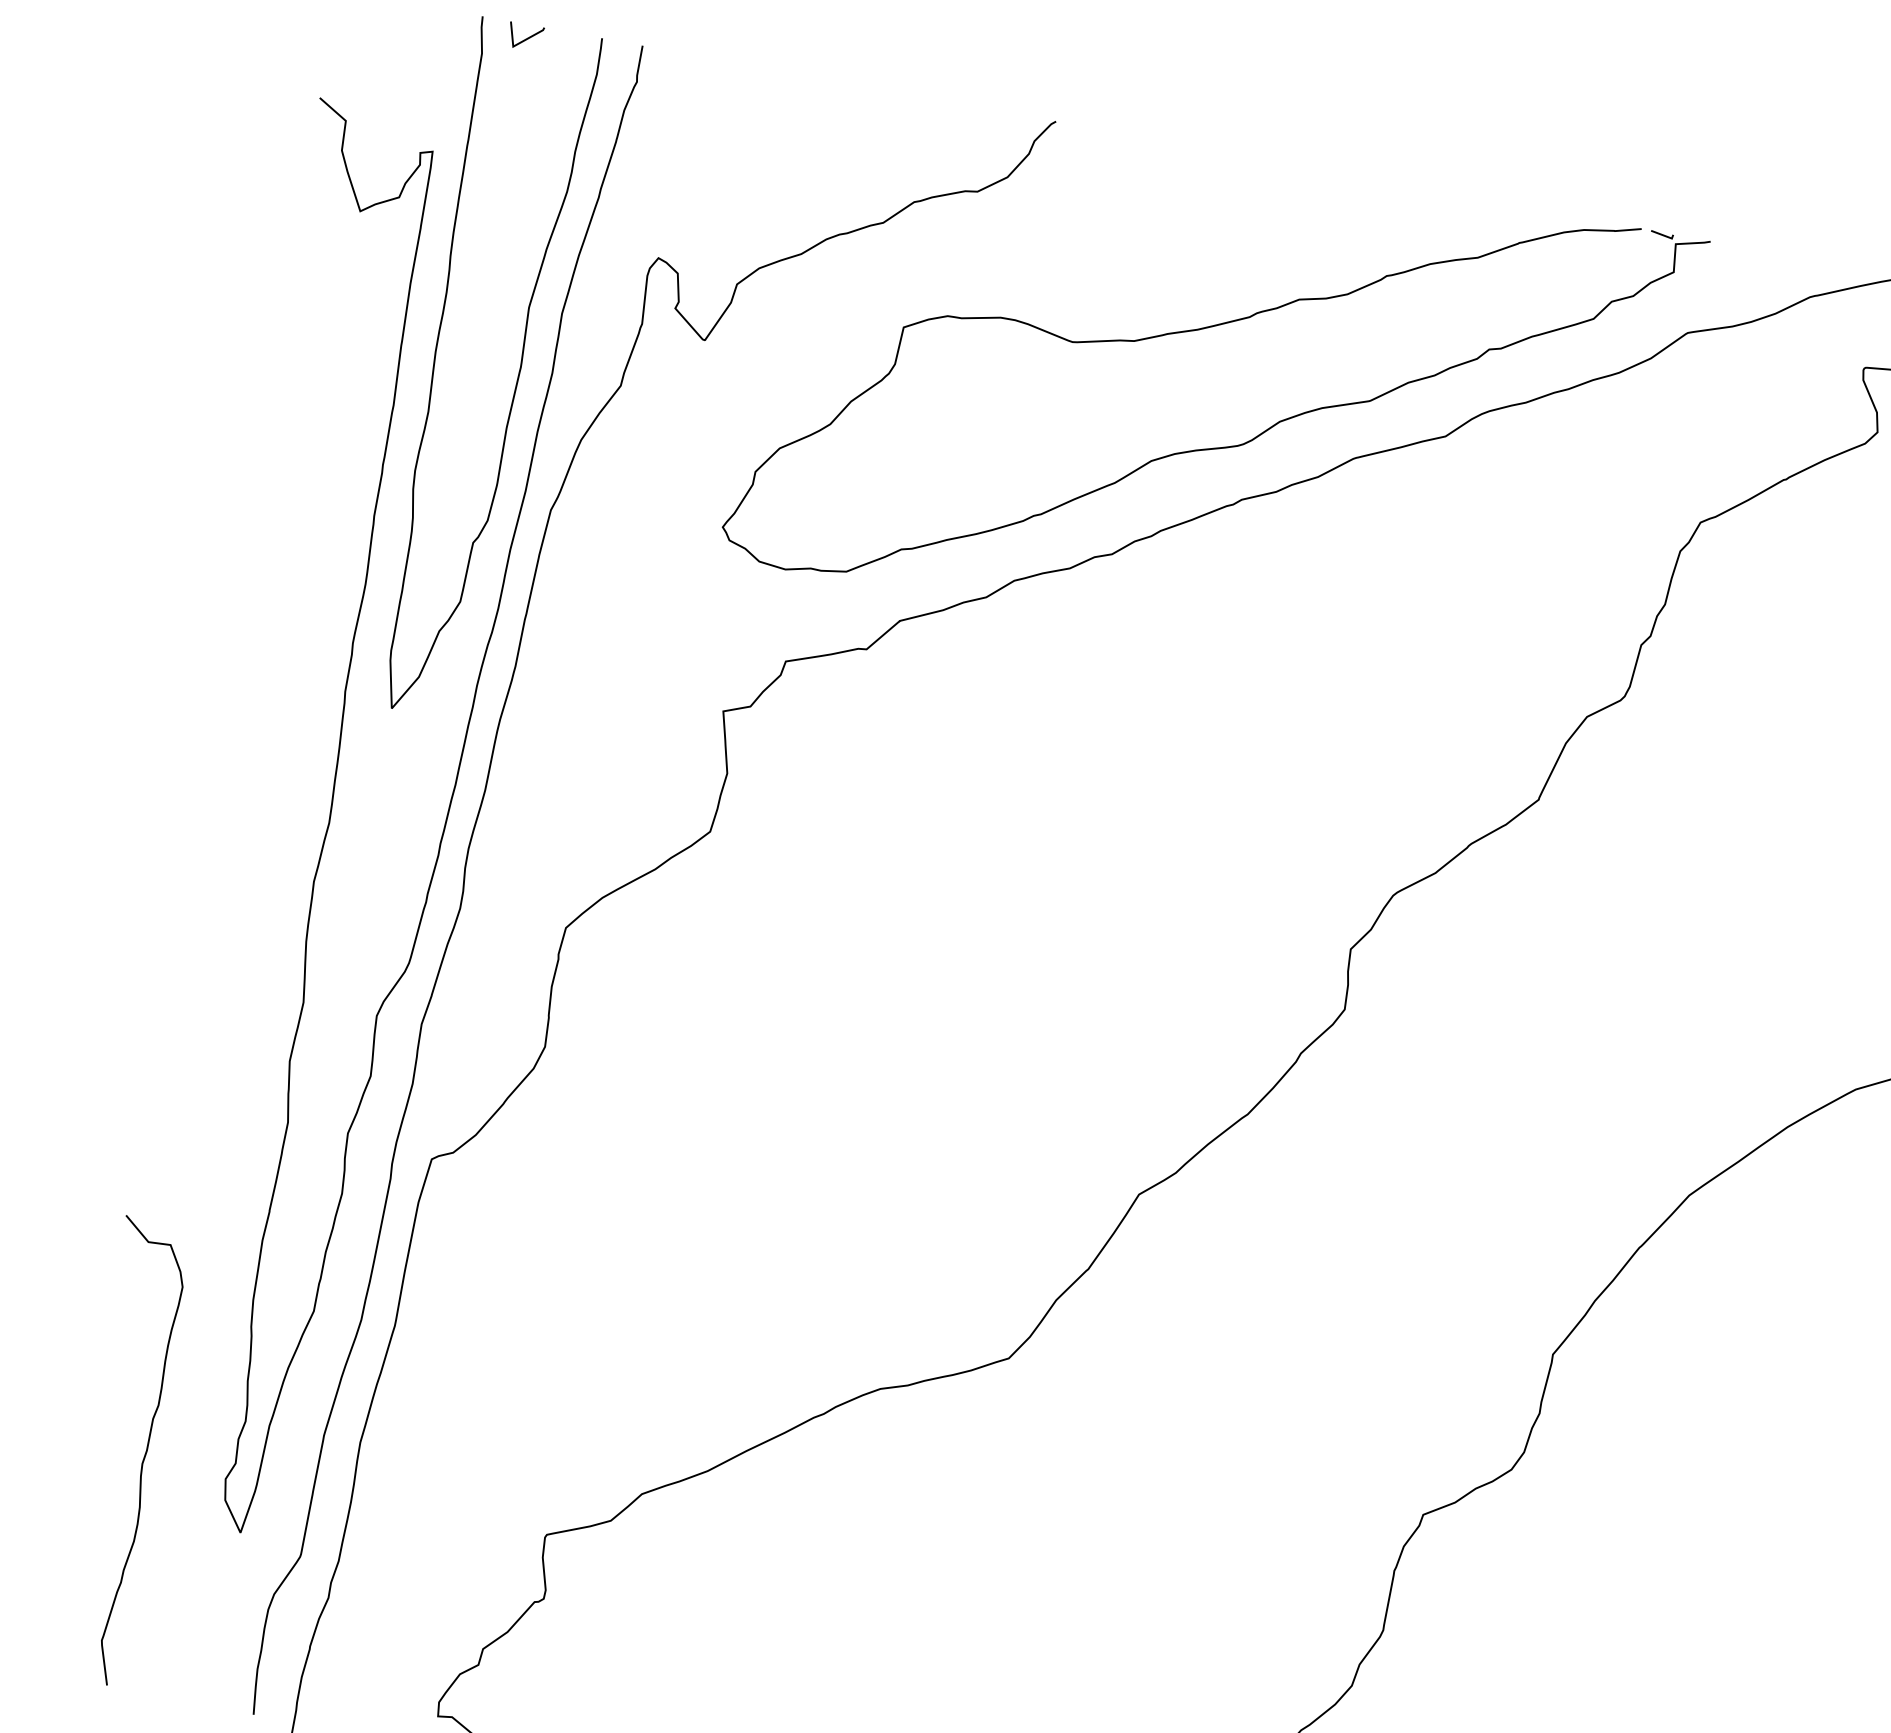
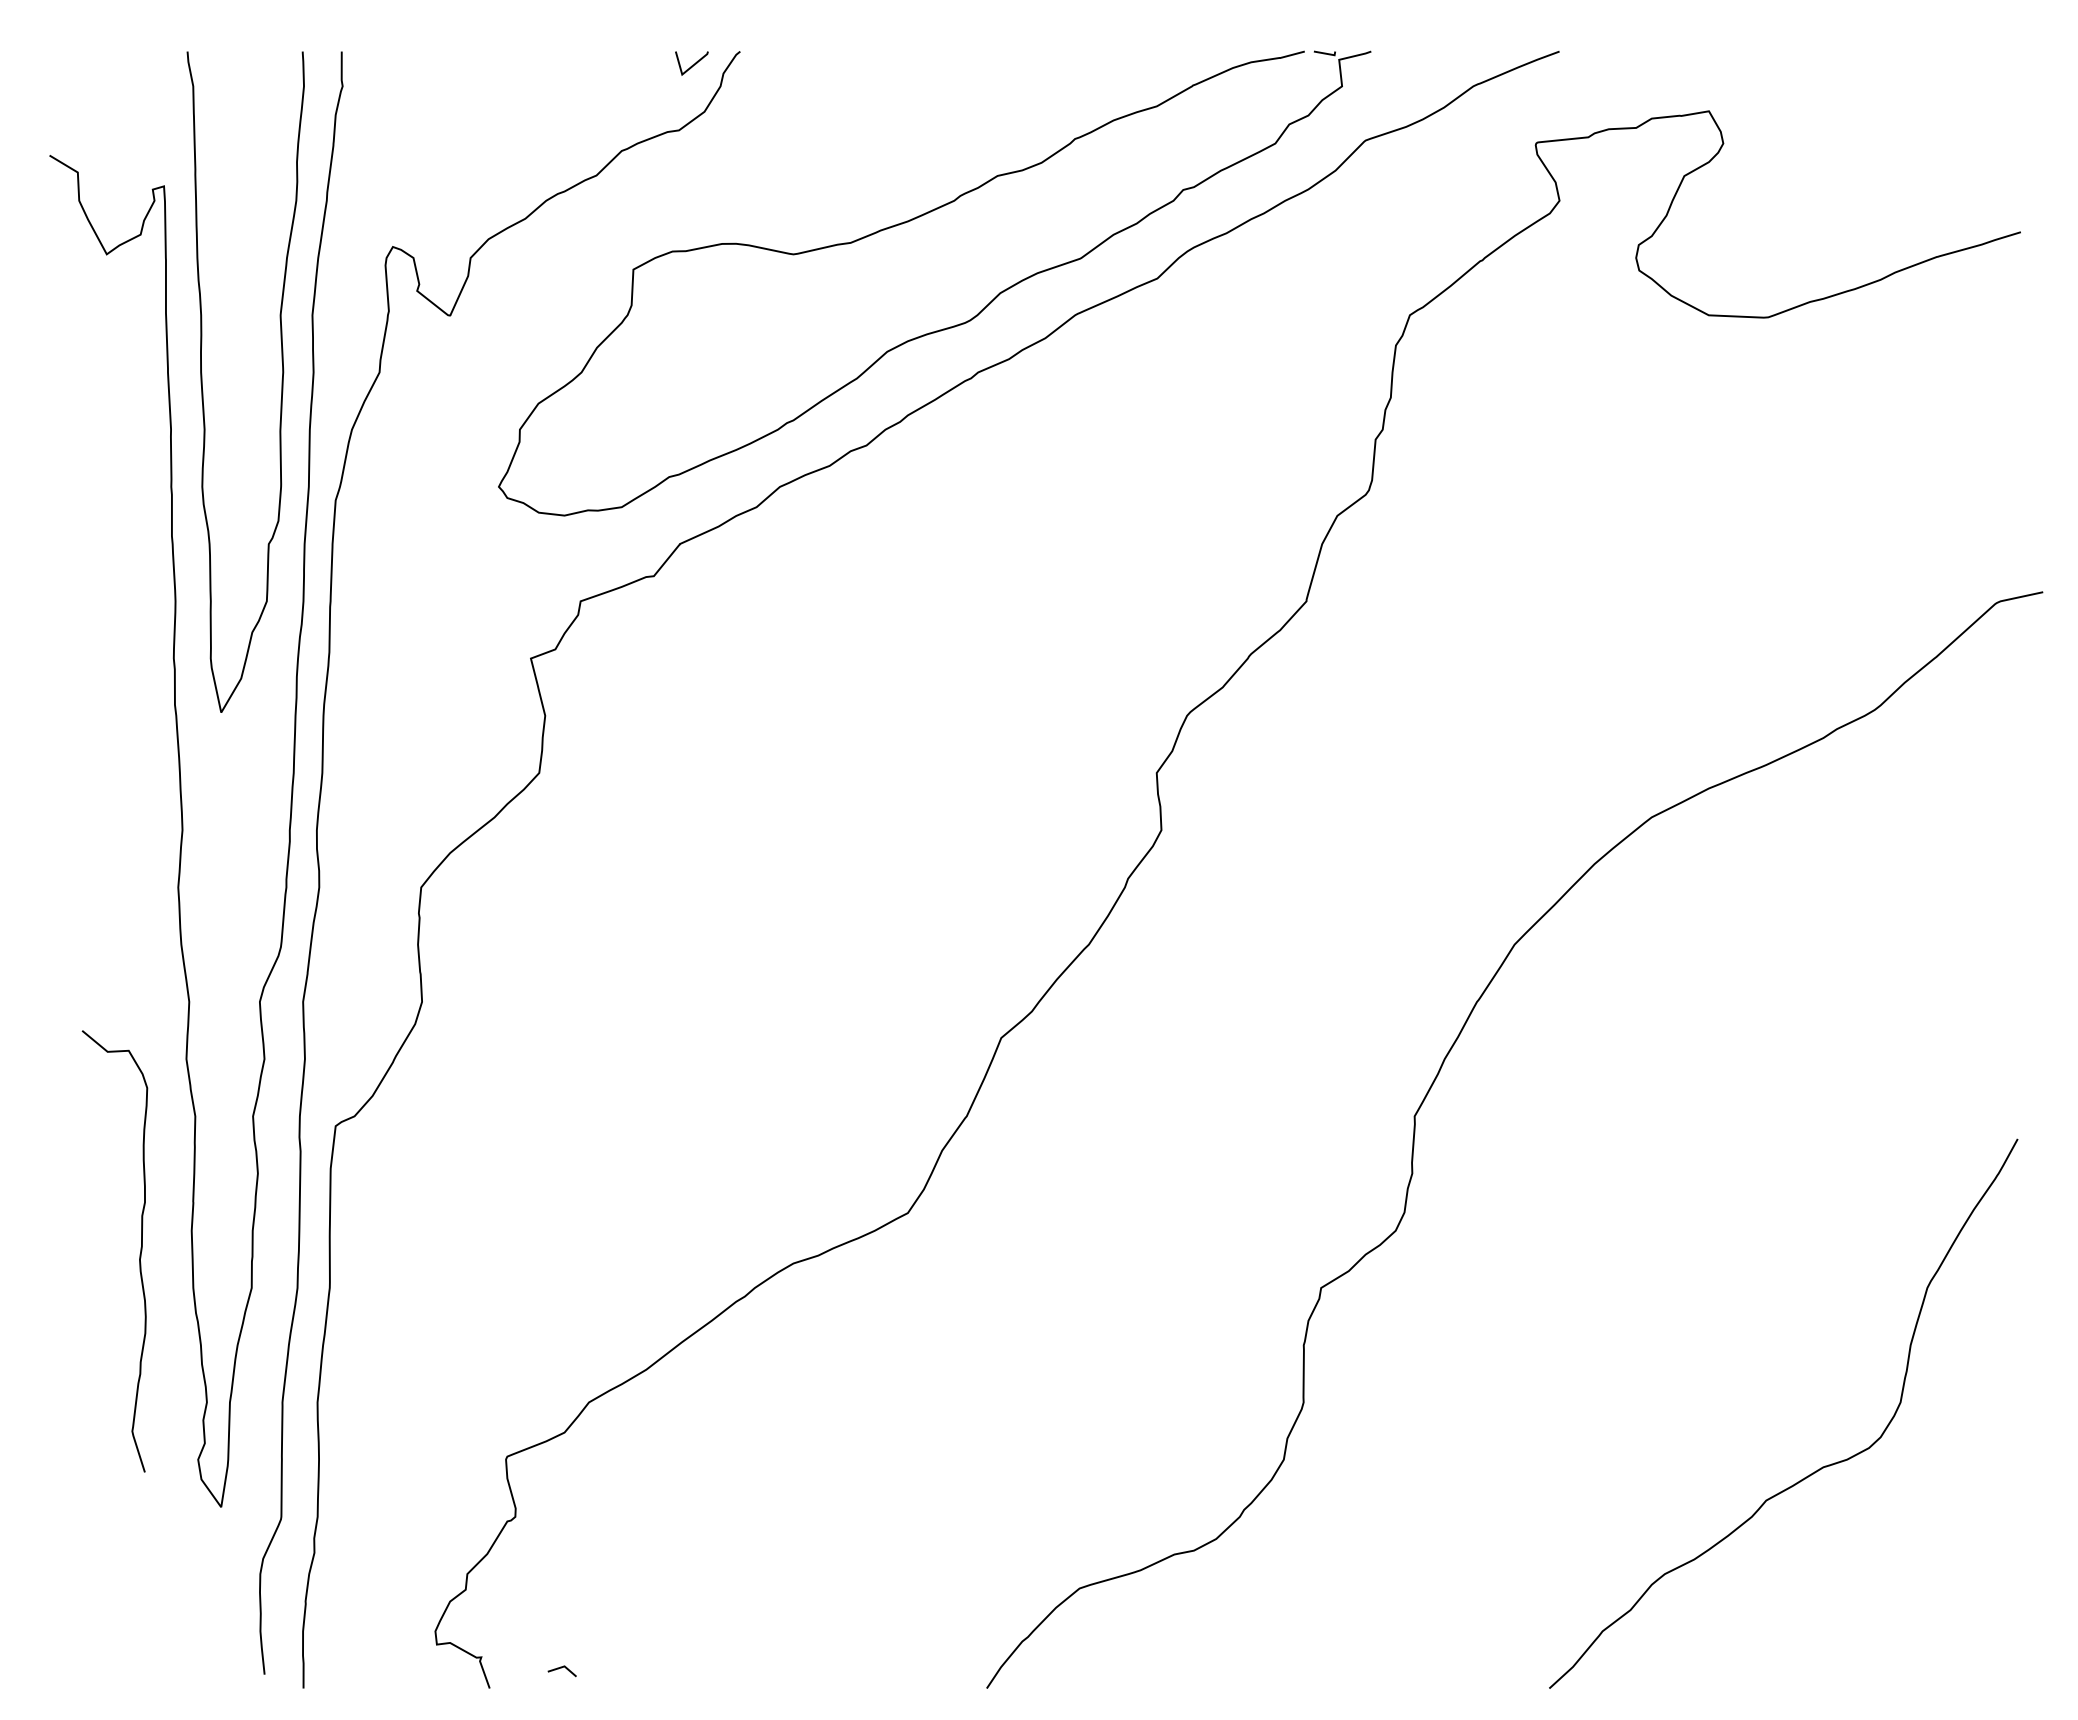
line: (524, 38) -> (691, 65), moved
curve: (142, 1458) -> (139, 1254), moved

